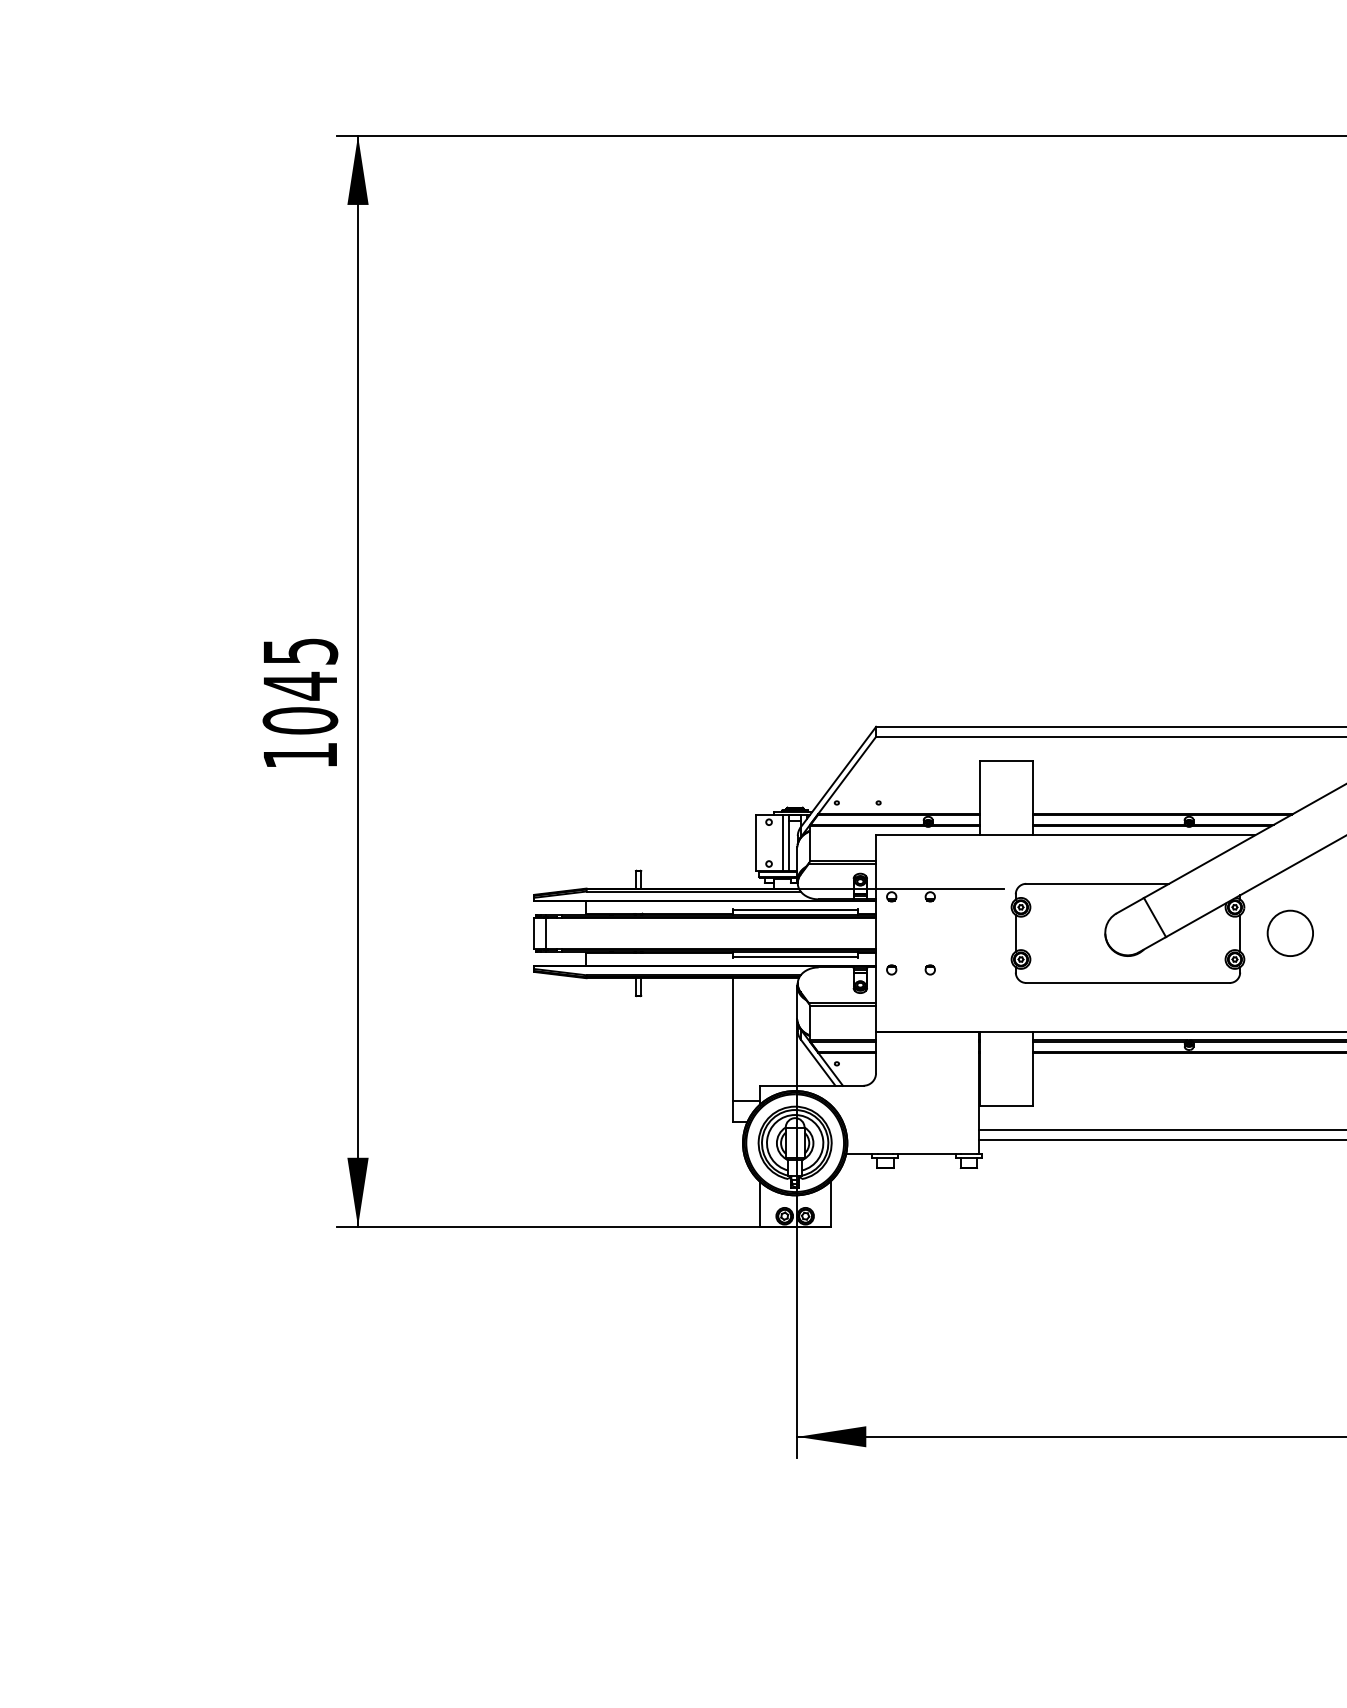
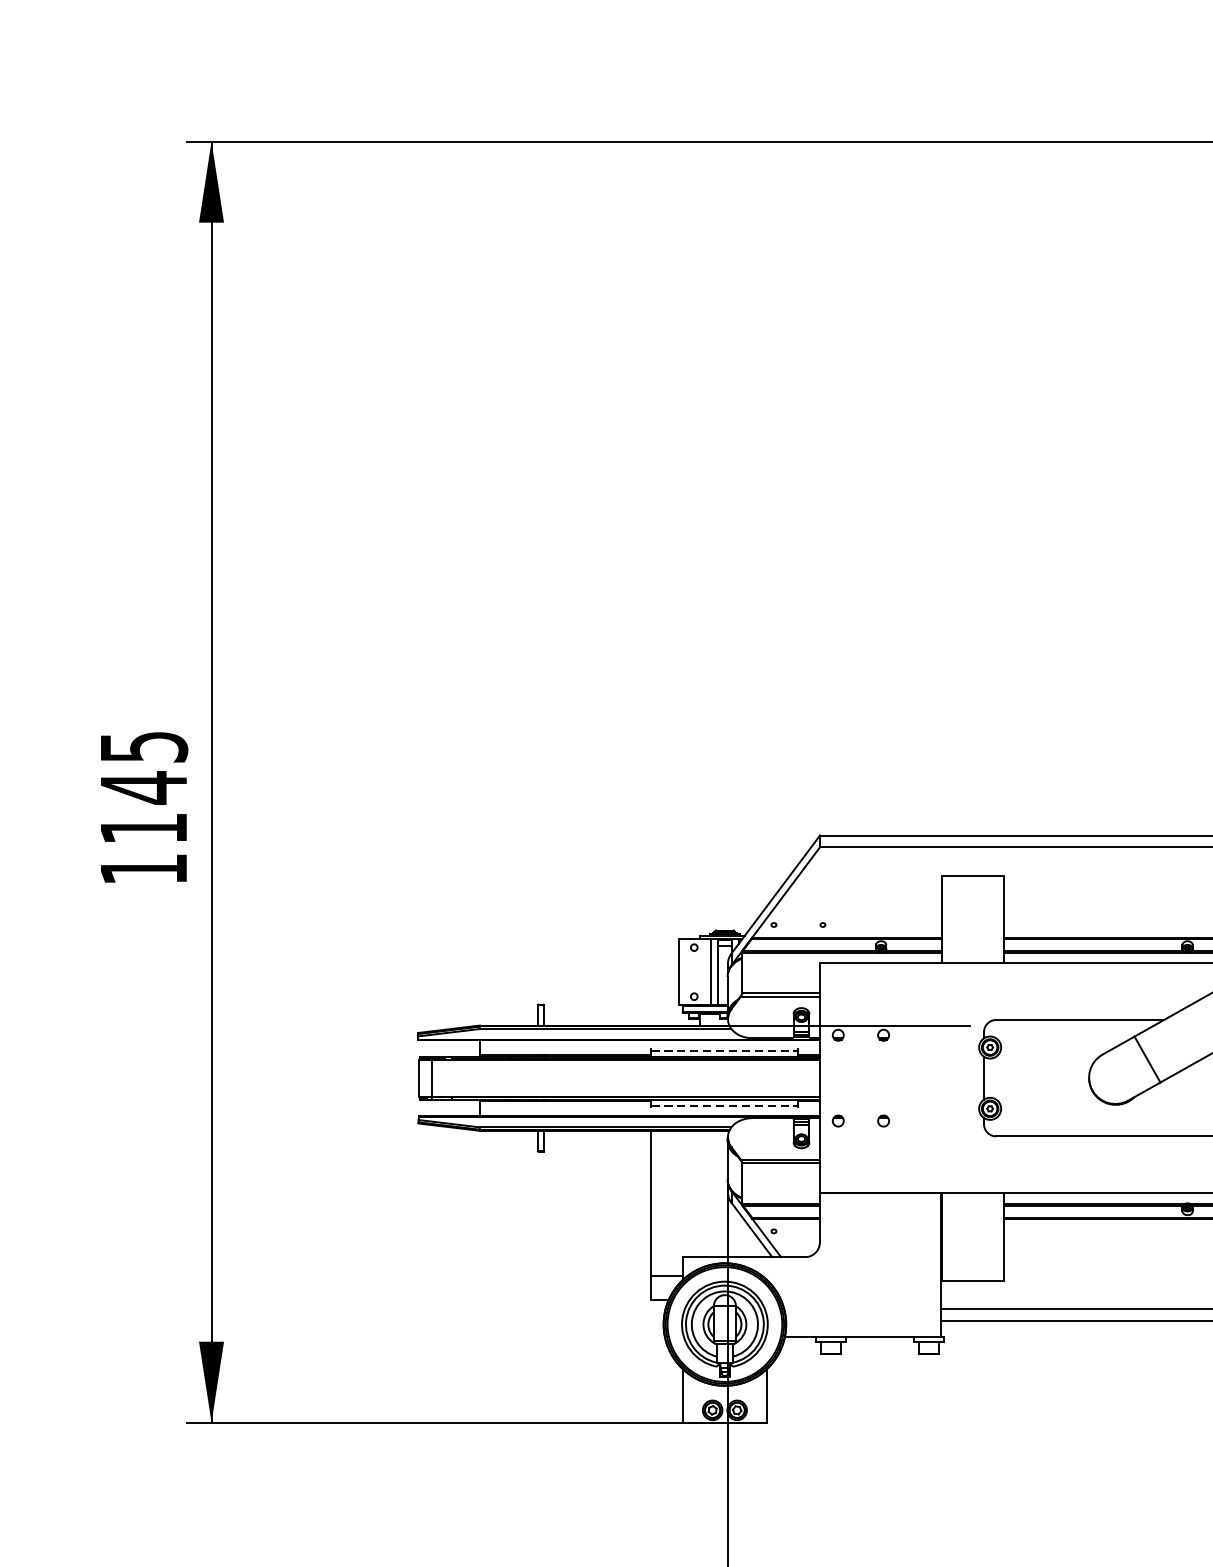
text: (300, 720) -> (143, 828), 1045 -> 1145
line: (795, 909) -> (725, 1050), solid -> dashed
line: (795, 956) -> (725, 1105), solid -> dashed

